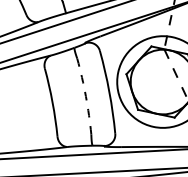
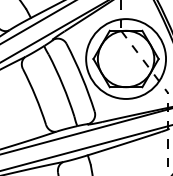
arc: (85, 96) -> (62, 85), dashed -> solid

